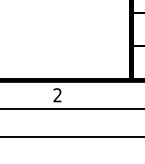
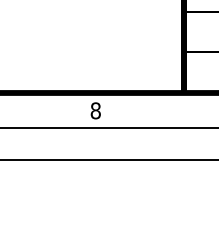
text: (57, 95) -> (95, 110), 2 -> 8

